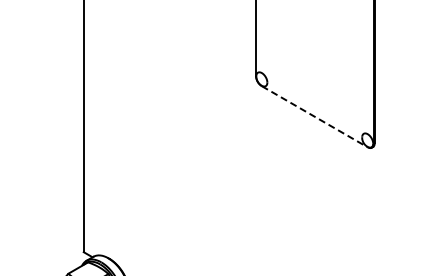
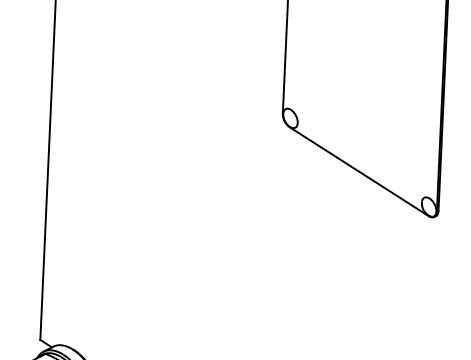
line: (315, 117) -> (360, 172), dashed -> solid

